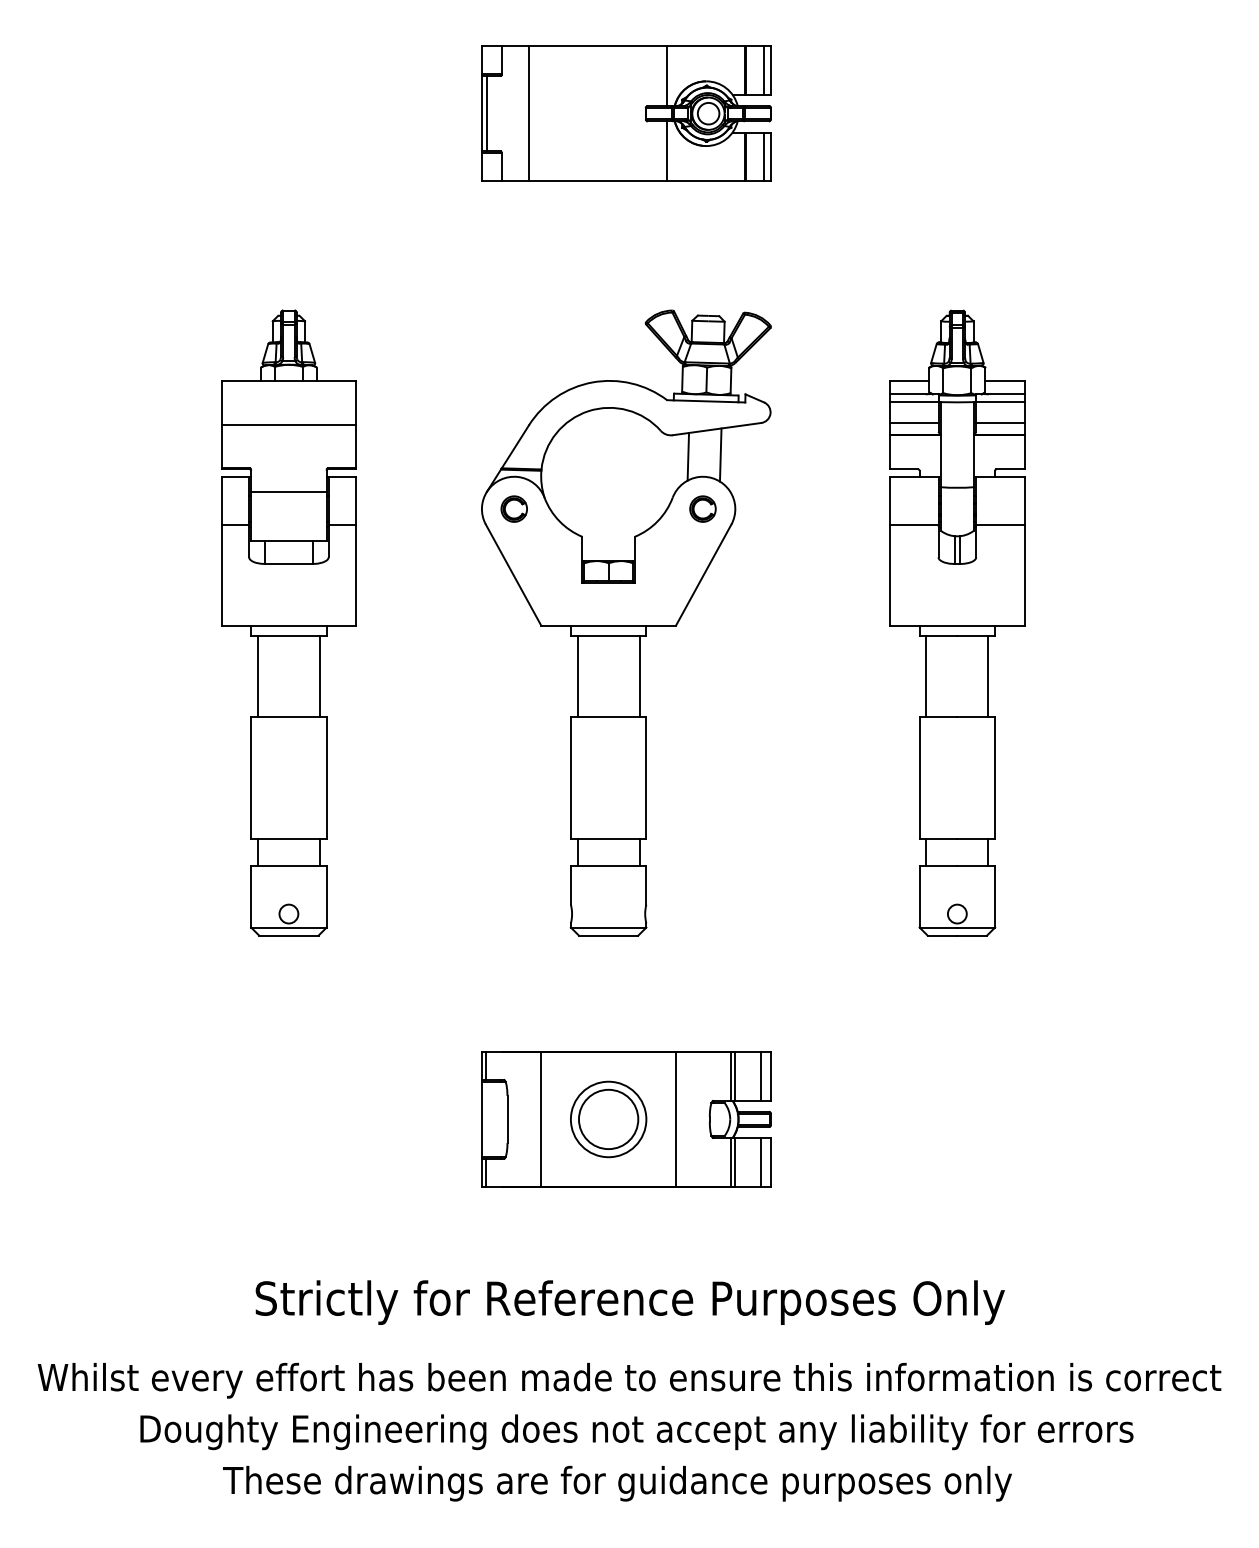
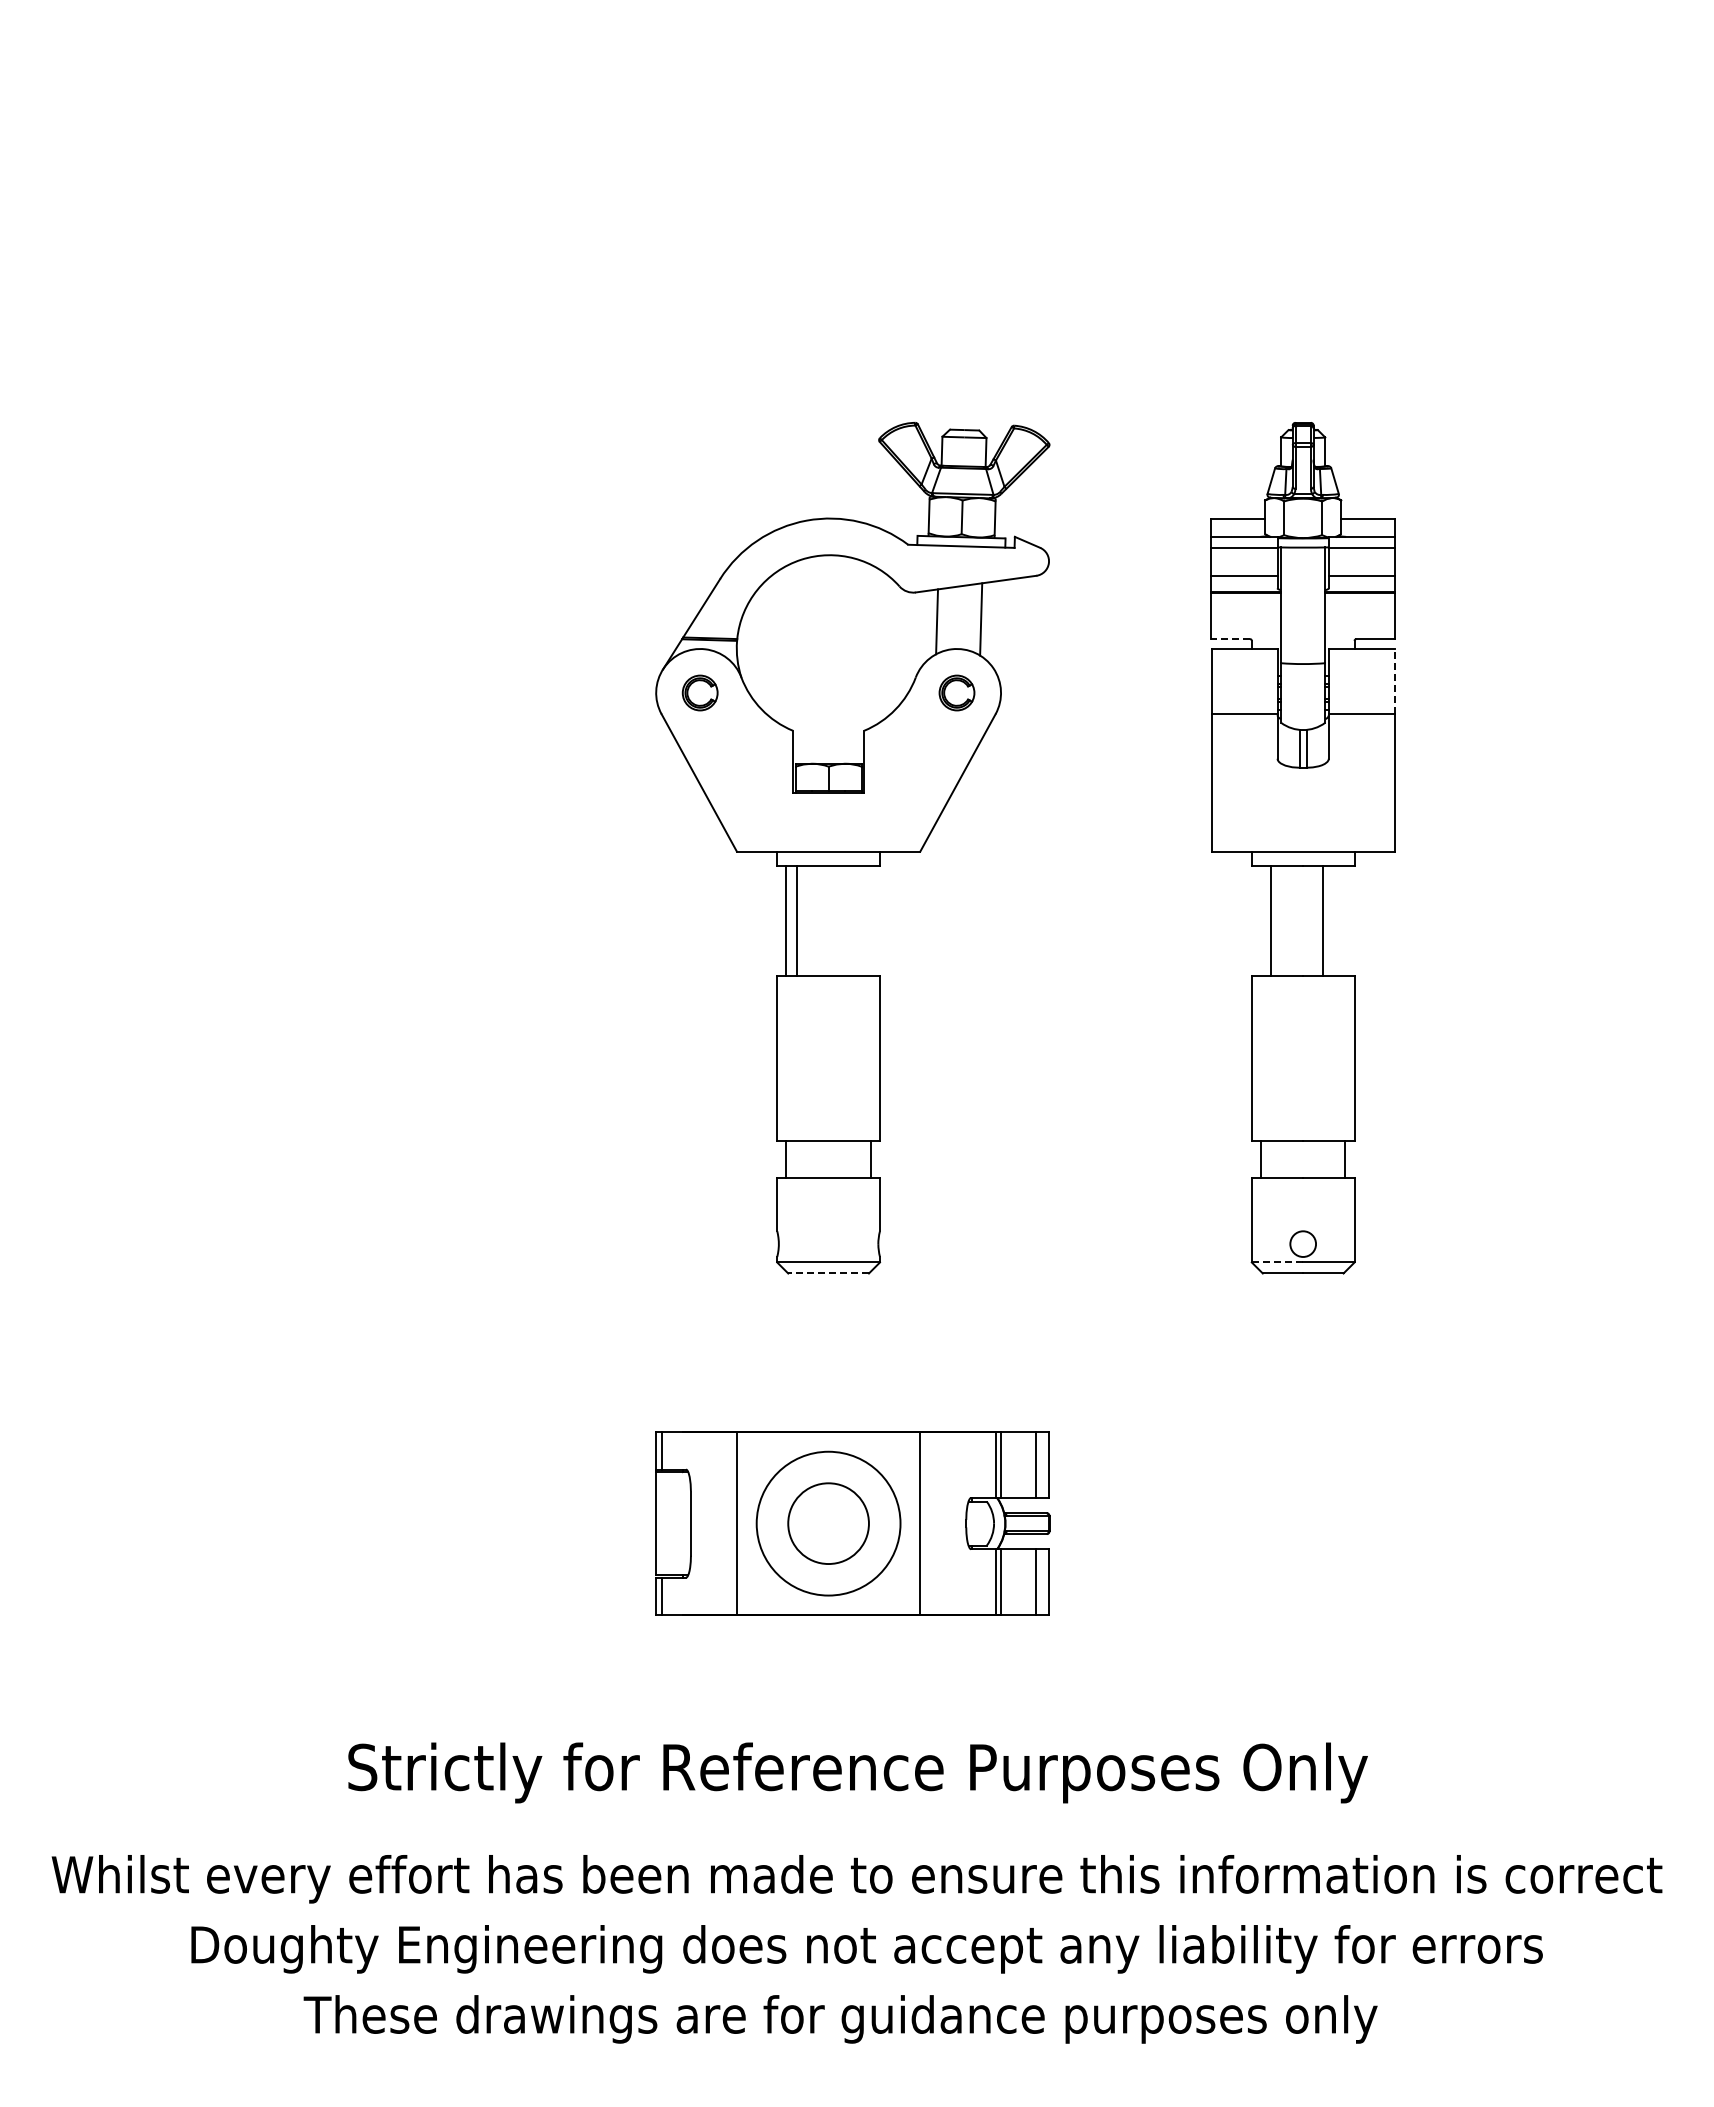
part: (626, 113) -> (852, 154), removed
line: (903, 469) -> (1230, 639), solid -> dashed
line: (1024, 500) -> (1394, 681), solid -> dashed
part: (288, 622) -> (393, 847), removed
line: (639, 677) -> (796, 921), moved
line: (926, 677) -> (1323, 921), moved
line: (988, 677) -> (1271, 921), moved
line: (938, 927) -> (1277, 1262), solid -> dashed
line: (608, 935) -> (828, 1273), solid -> dashed
circle: (608, 1119) -> (828, 1523), size x1.4

